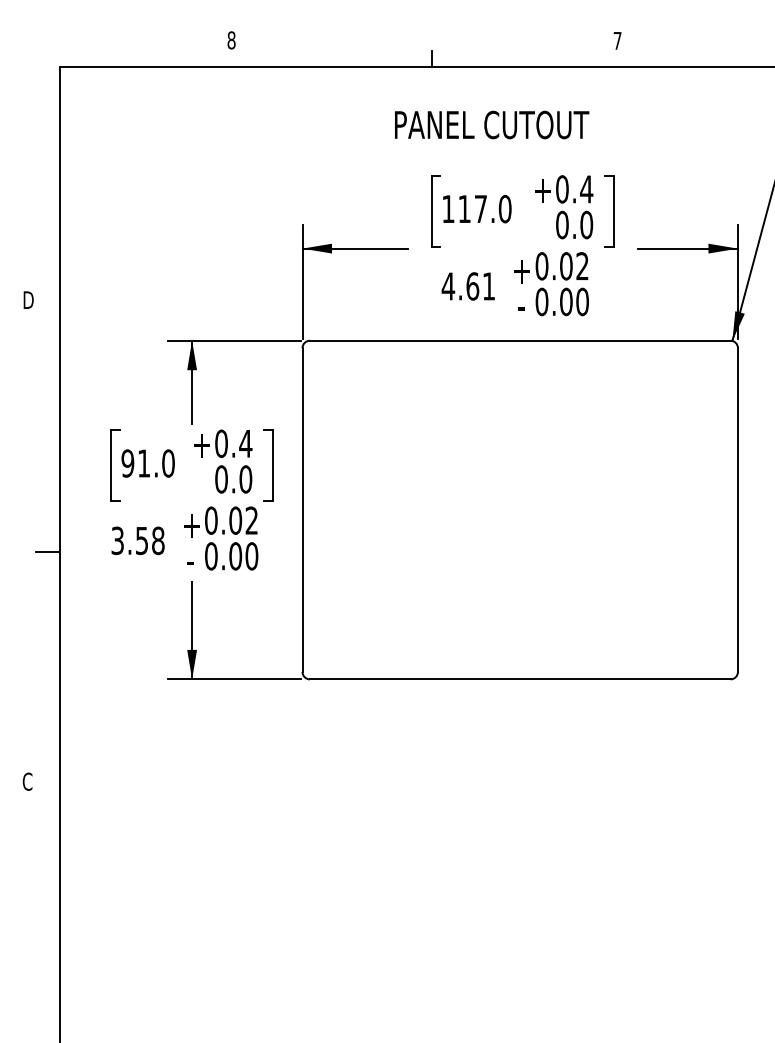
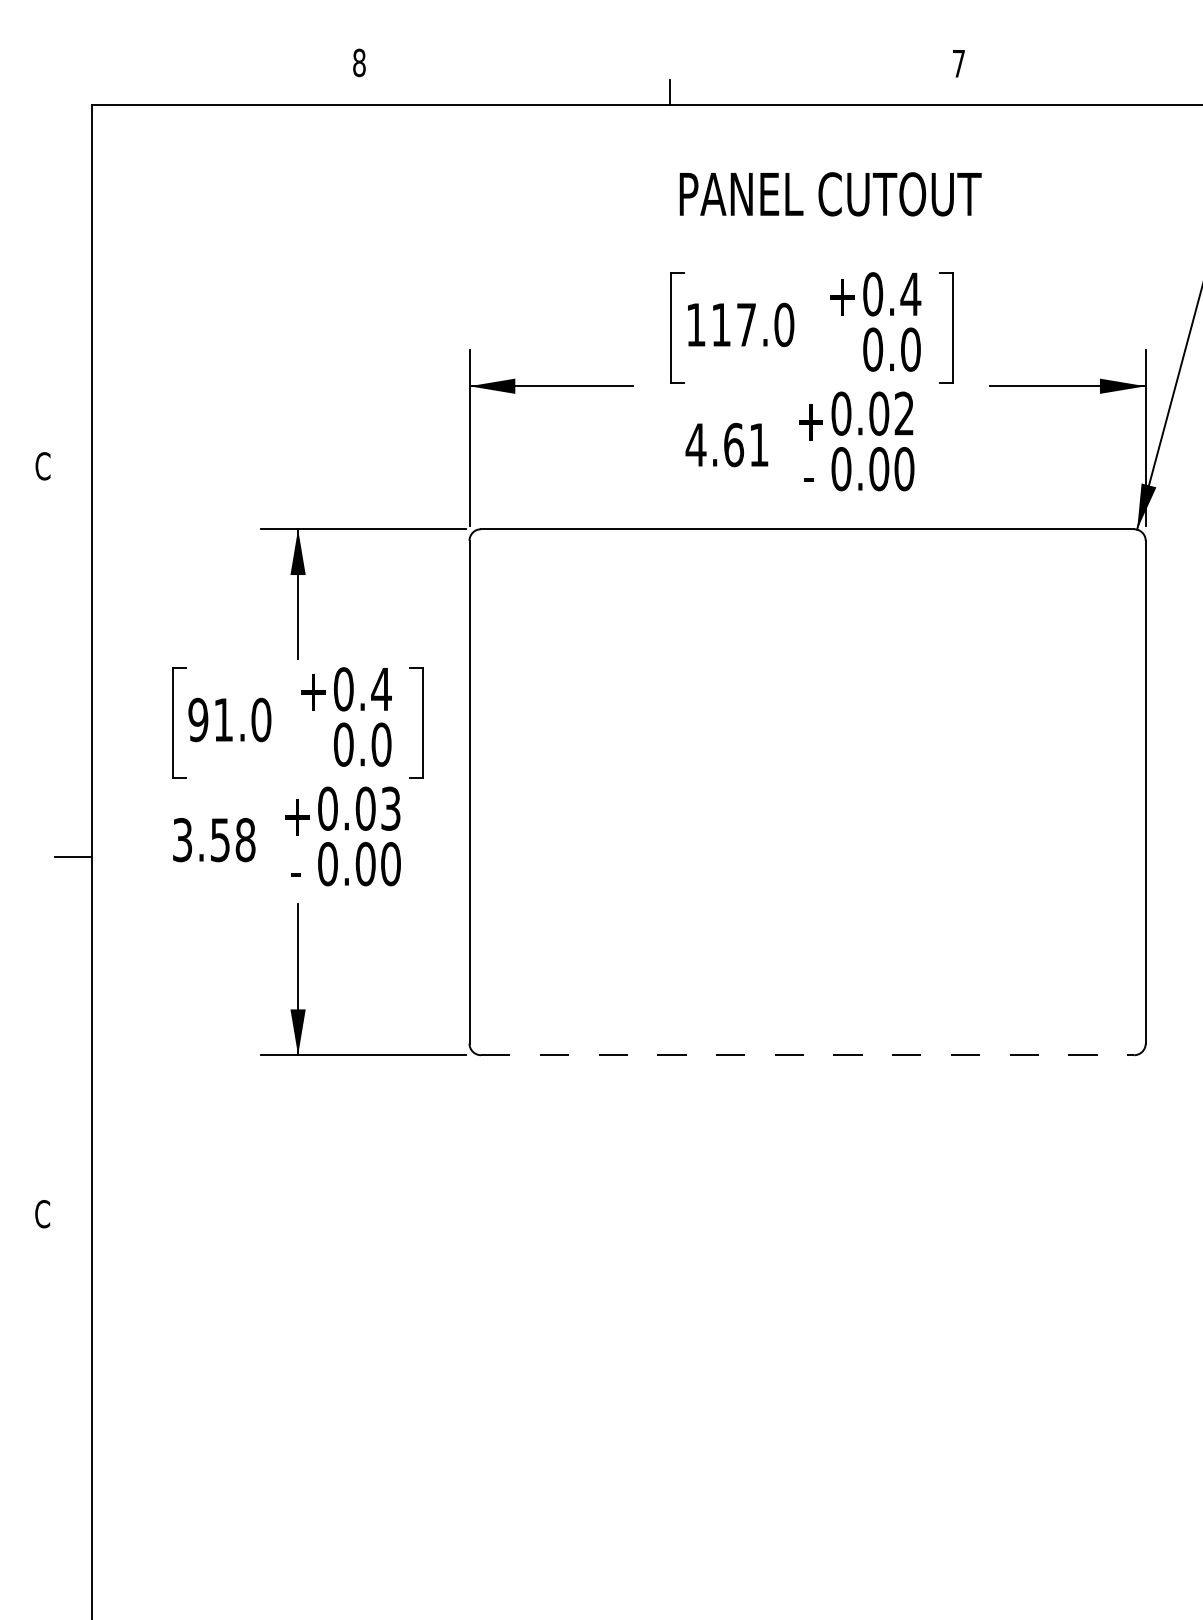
text: (492, 124) -> (831, 193), moved
text: (28, 300) -> (44, 466), D -> C
text: (251, 520) -> (390, 808), 0.02 -> 0.03
line: (520, 679) -> (808, 1055), solid -> dashed

